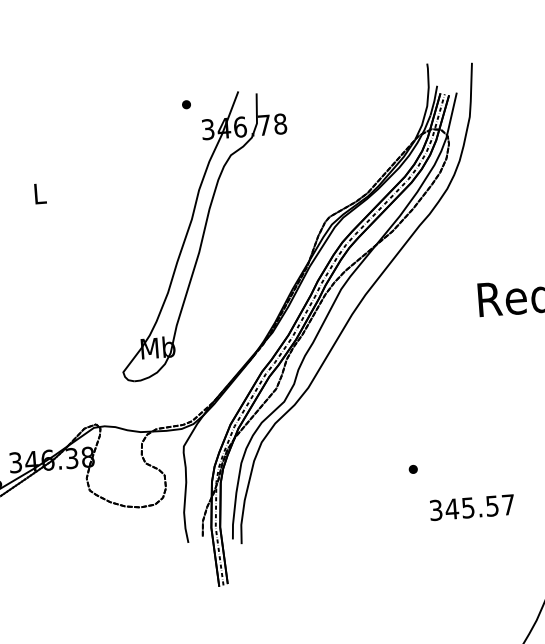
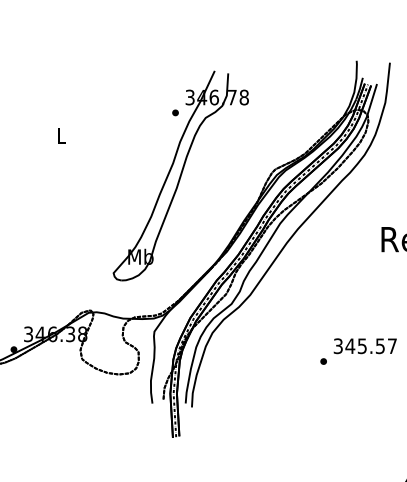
part: (186, 104) -> (175, 112), moved
text: (471, 508) -> (364, 346), moved

